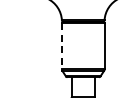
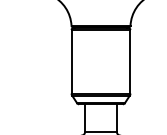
line: (61, 46) -> (70, 61), dashed -> solid

